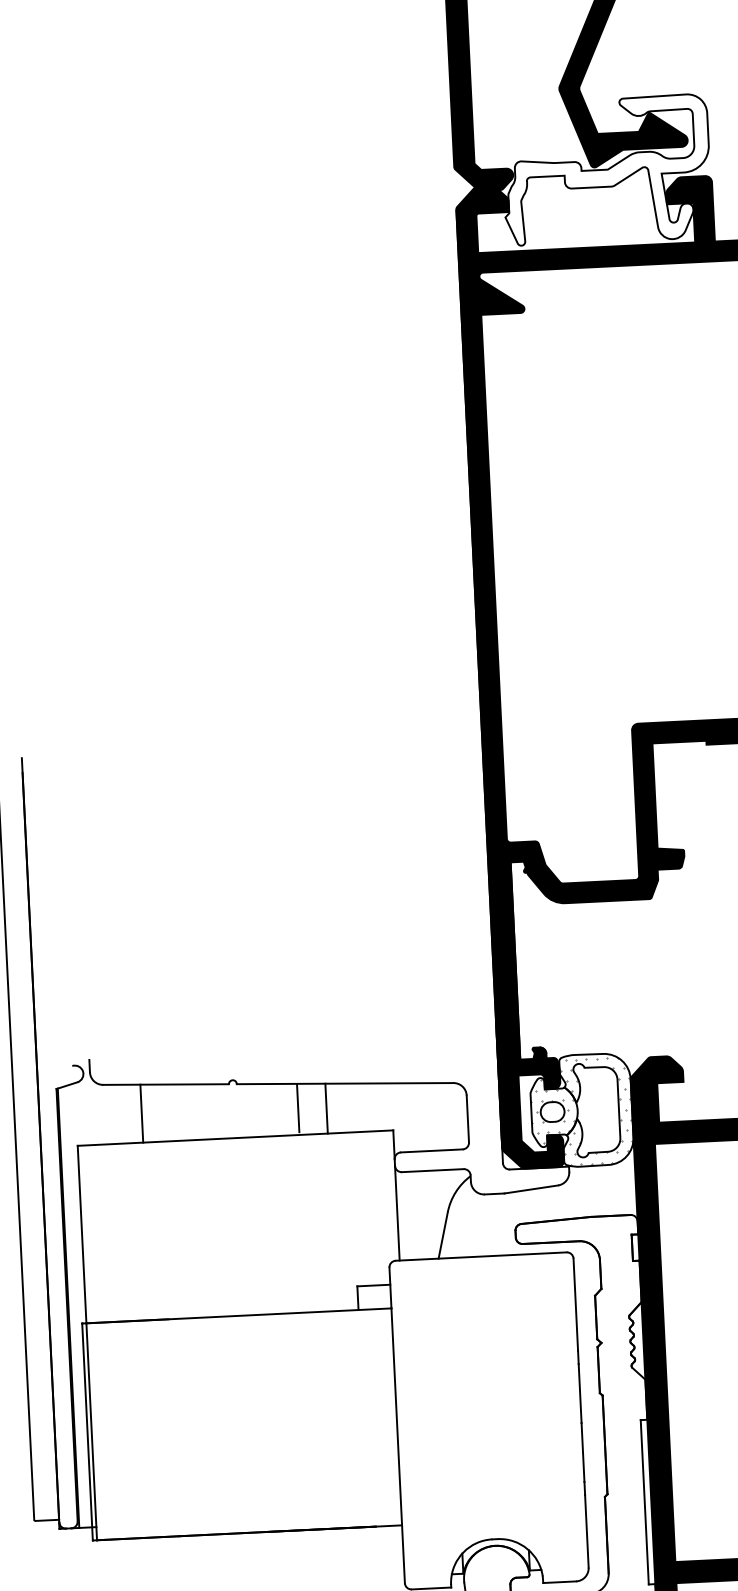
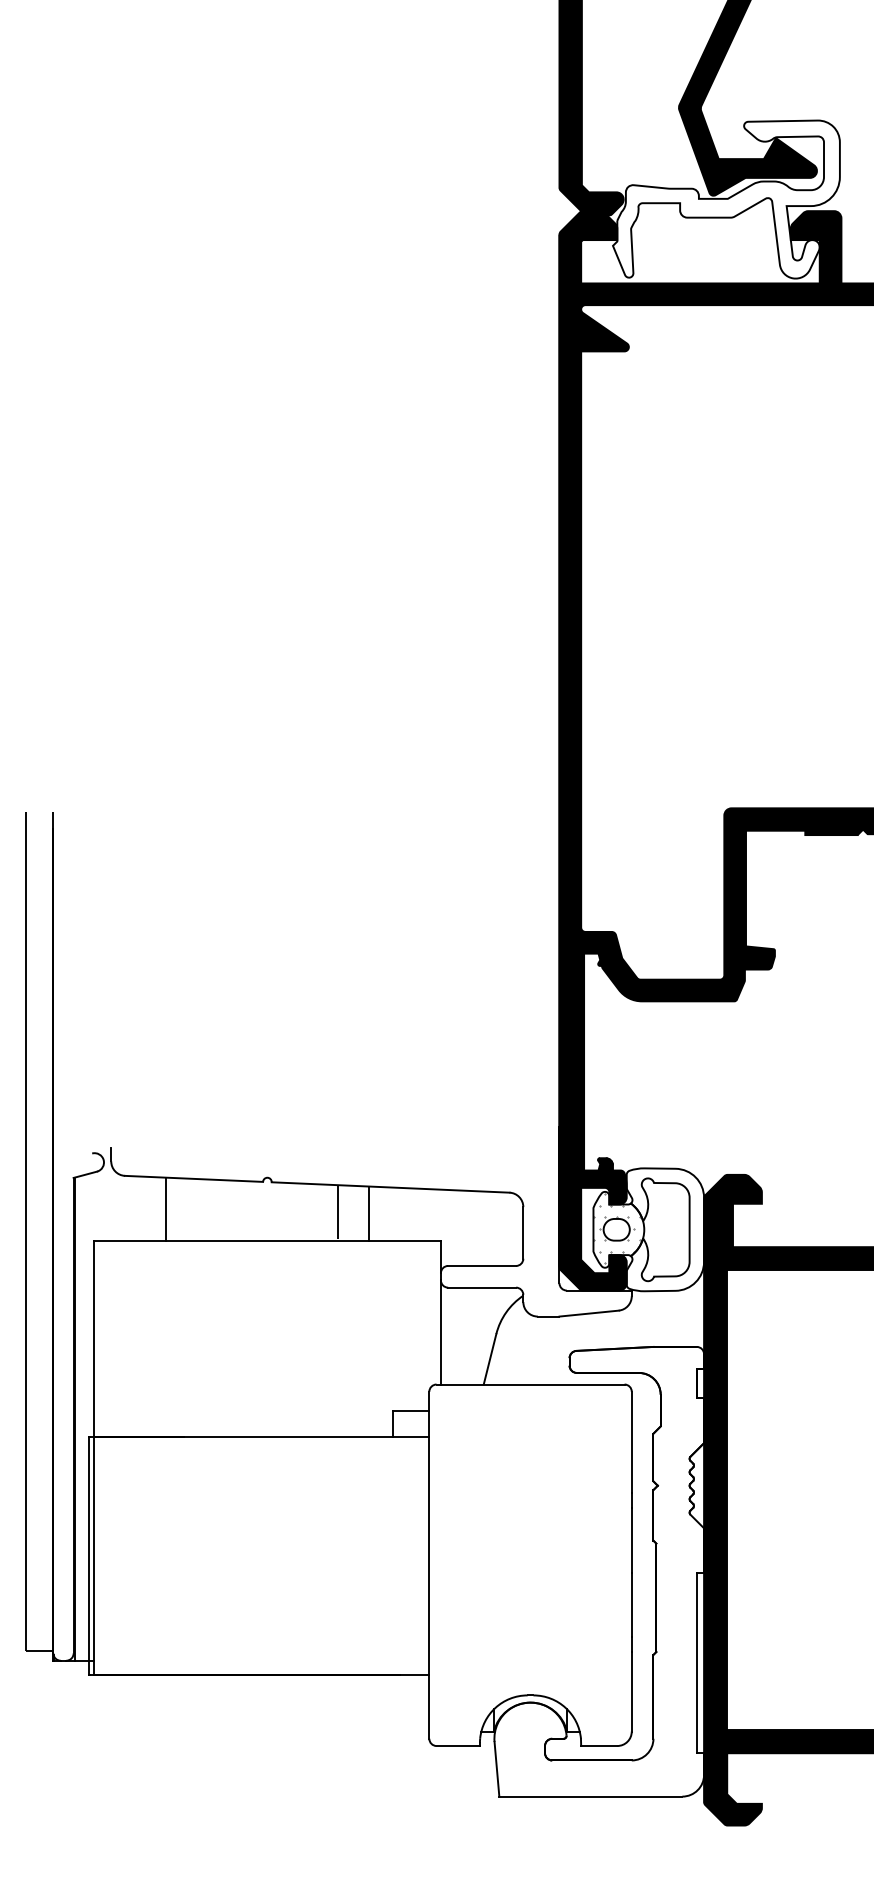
hatch: (596, 1110) -> (664, 1230), removed

